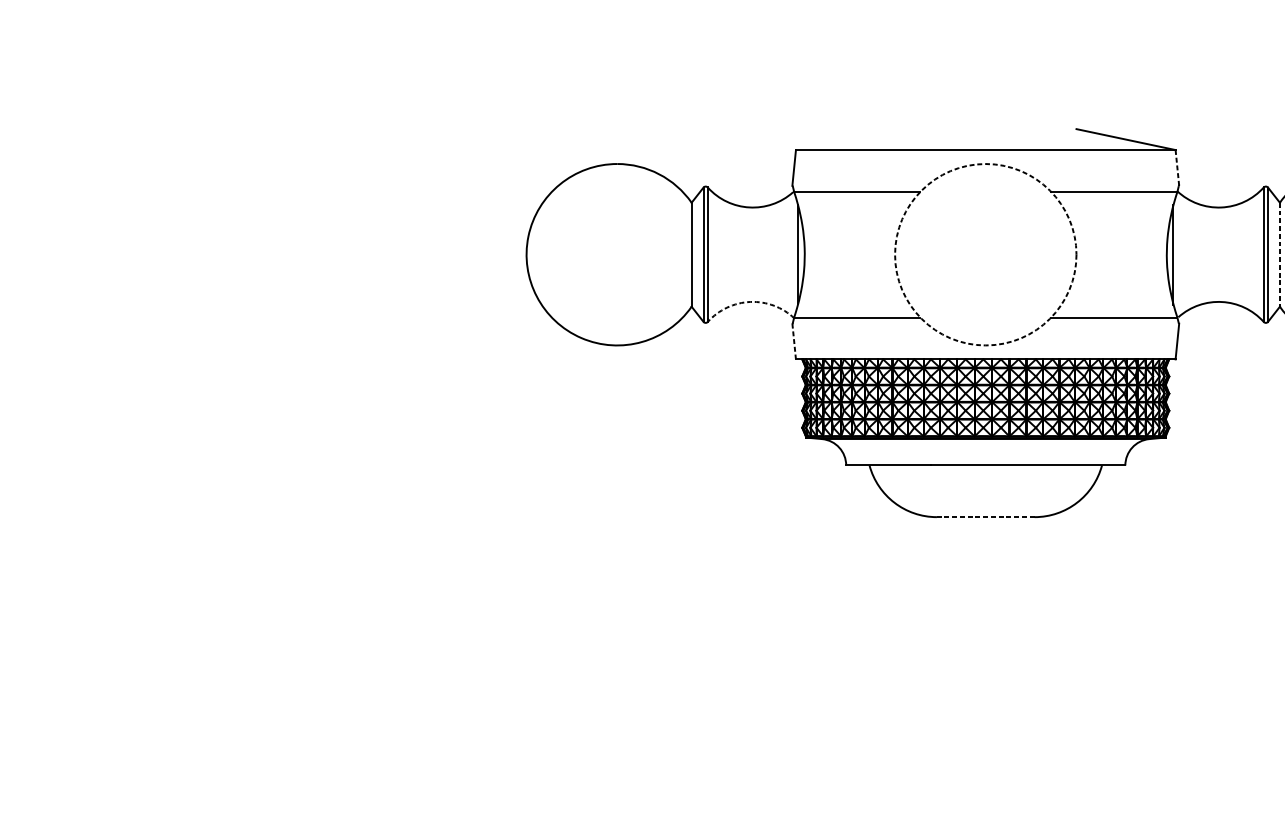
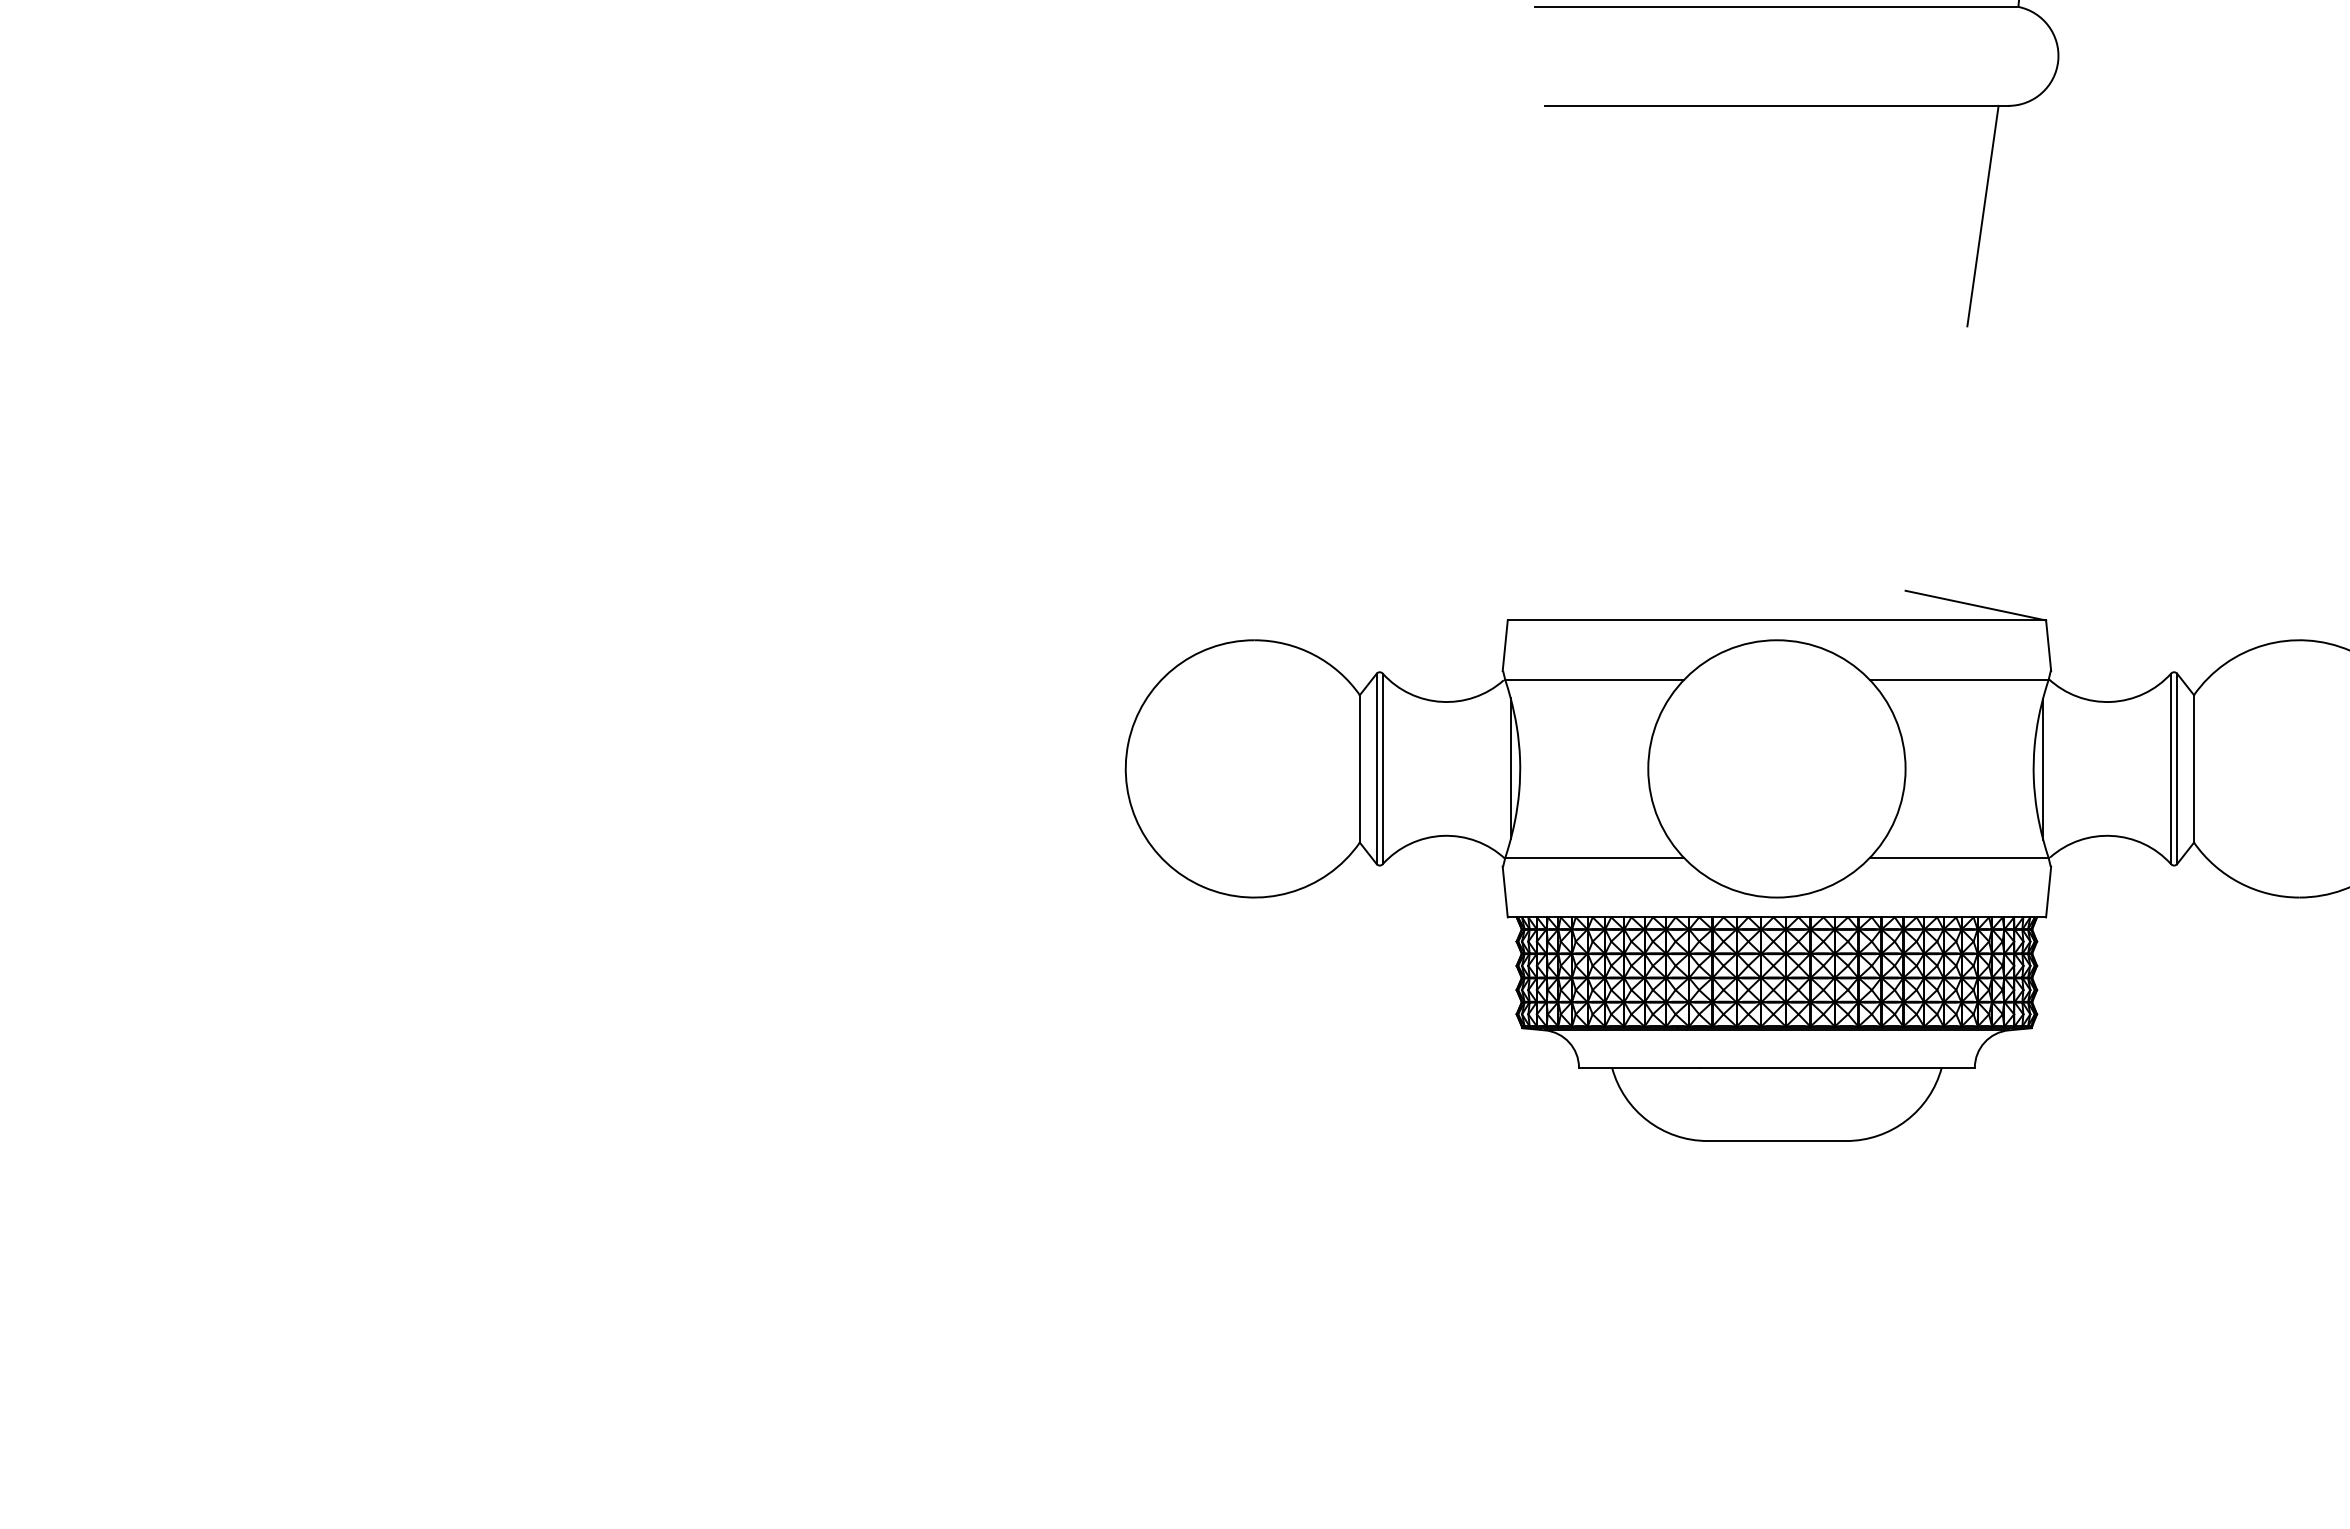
line: (1177, 167) -> (2048, 645), dashed -> solid
circle: (985, 254) -> (1776, 768), dashed -> solid
line: (1280, 254) -> (2194, 768), dashed -> solid
arc: (749, 301) -> (1442, 835), dashed -> solid
line: (794, 341) -> (1505, 892), dashed -> solid
line: (985, 517) -> (1776, 1141), dashed -> solid

